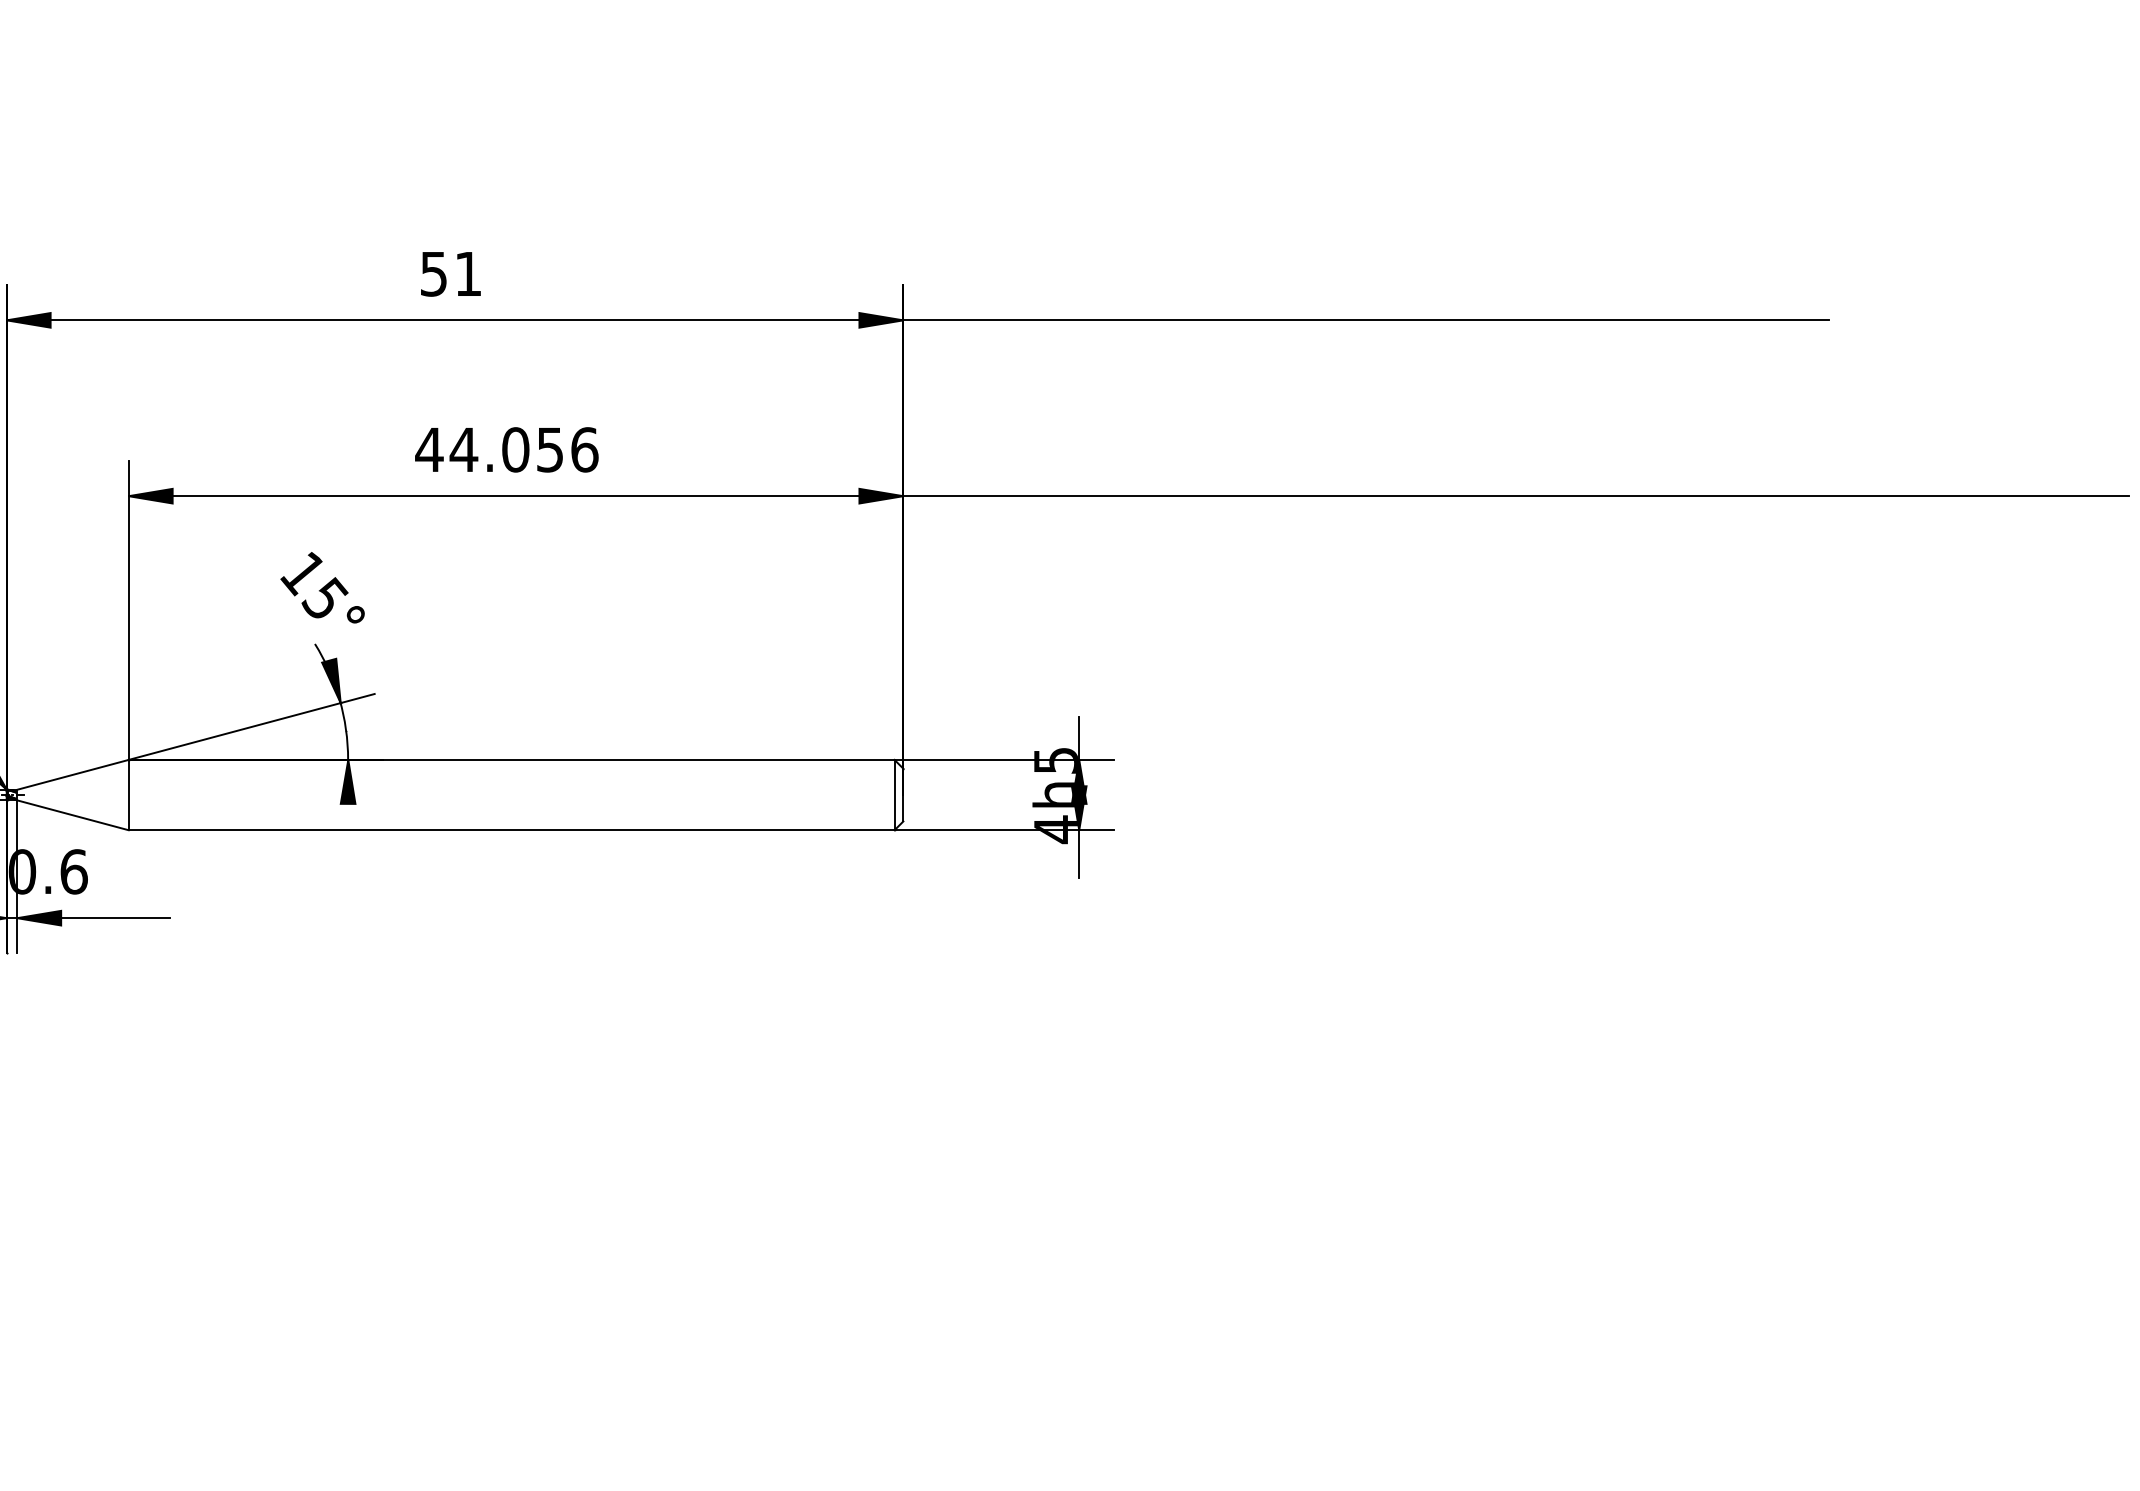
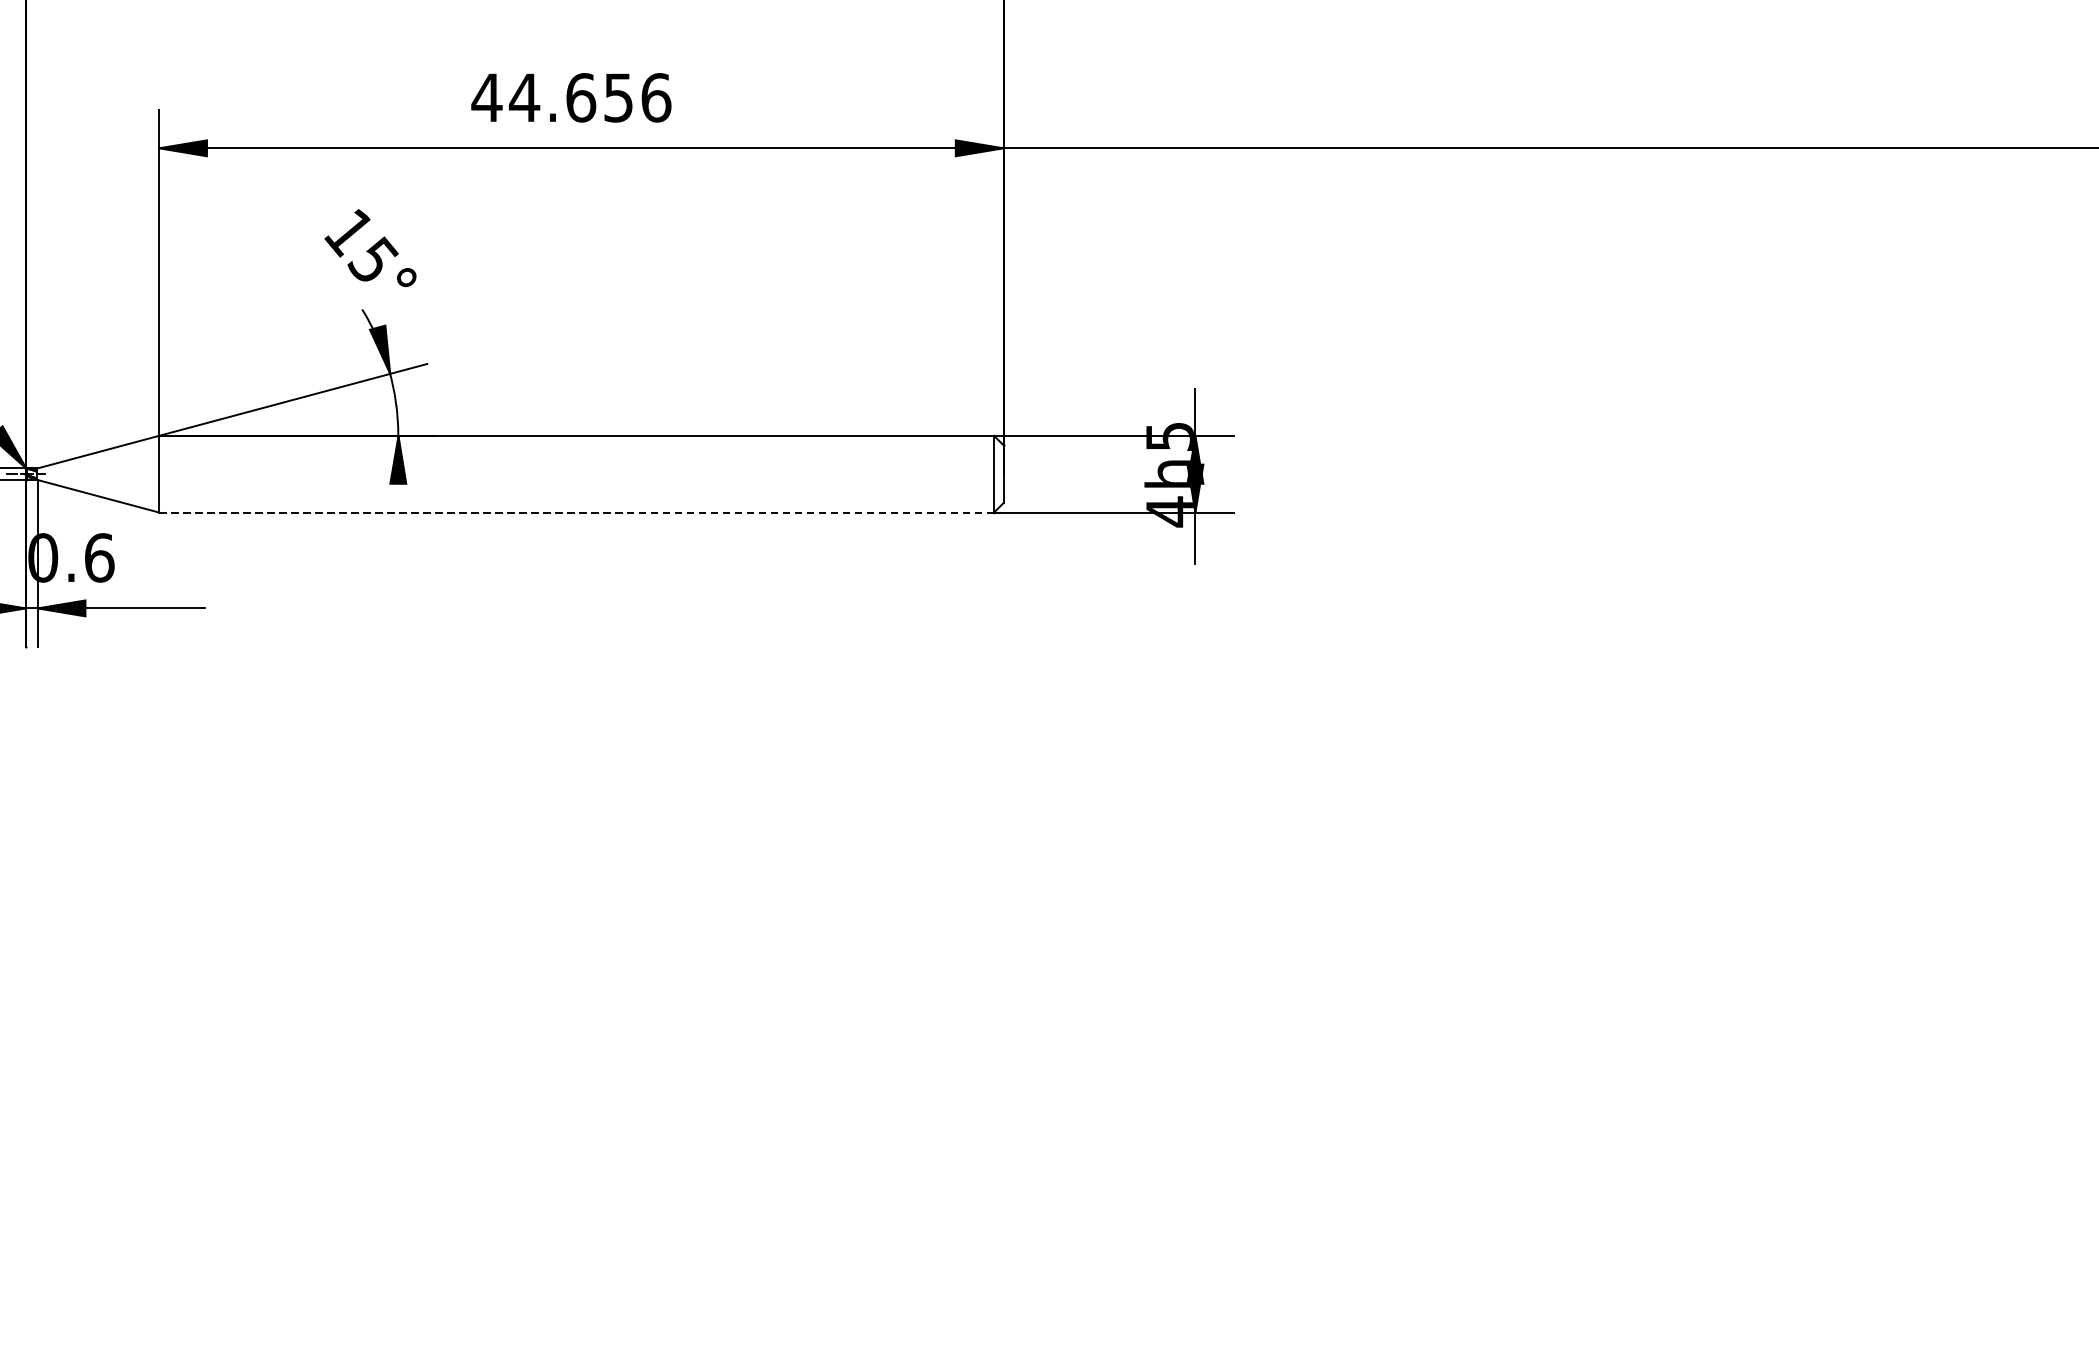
text: (515, 449) -> (580, 97), 44.056 -> 44.656
line: (511, 830) -> (576, 512), solid -> dashed

